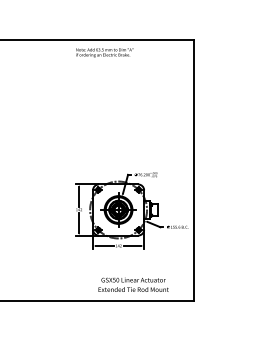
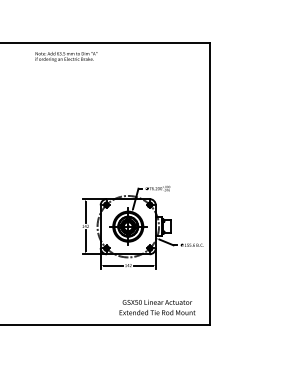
text: (104, 52) -> (66, 56), moved
text: (133, 284) -> (157, 307), moved

